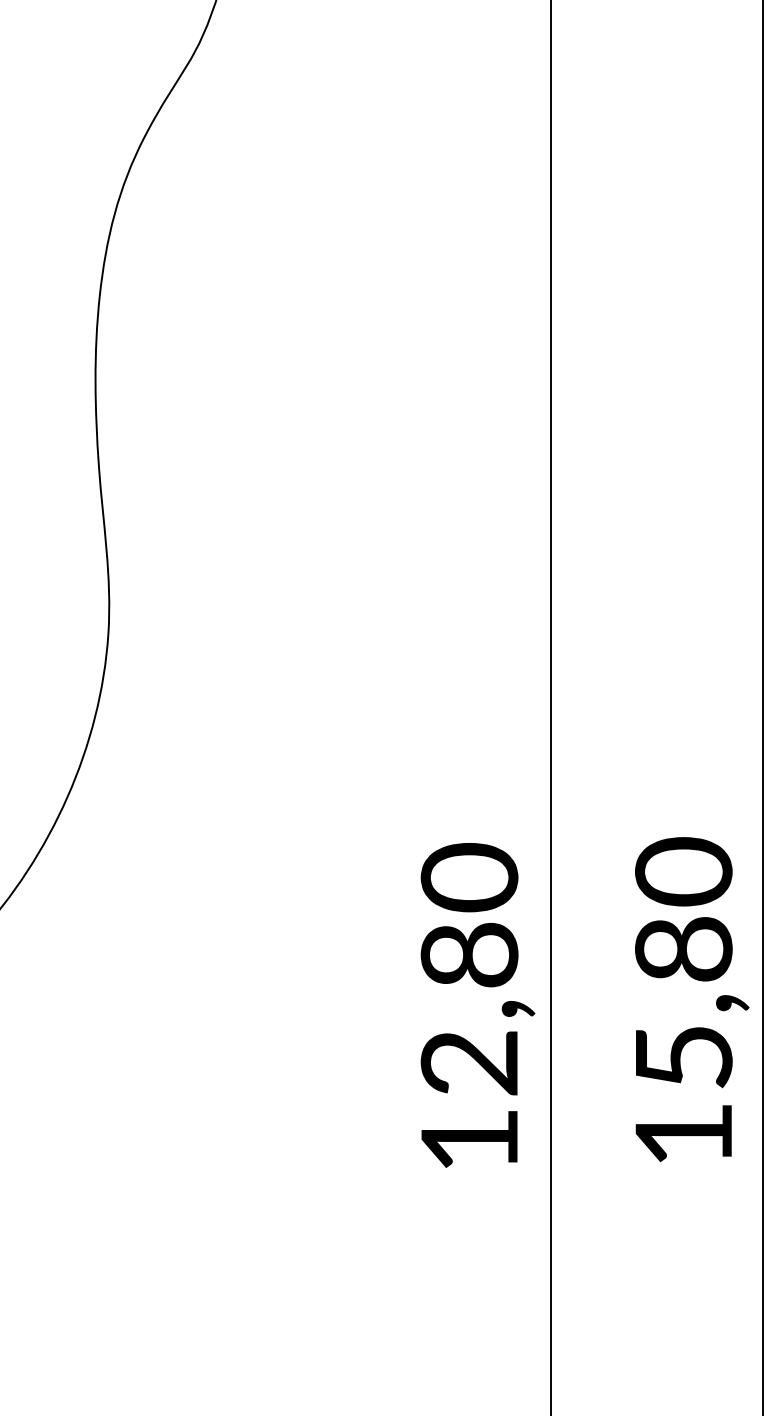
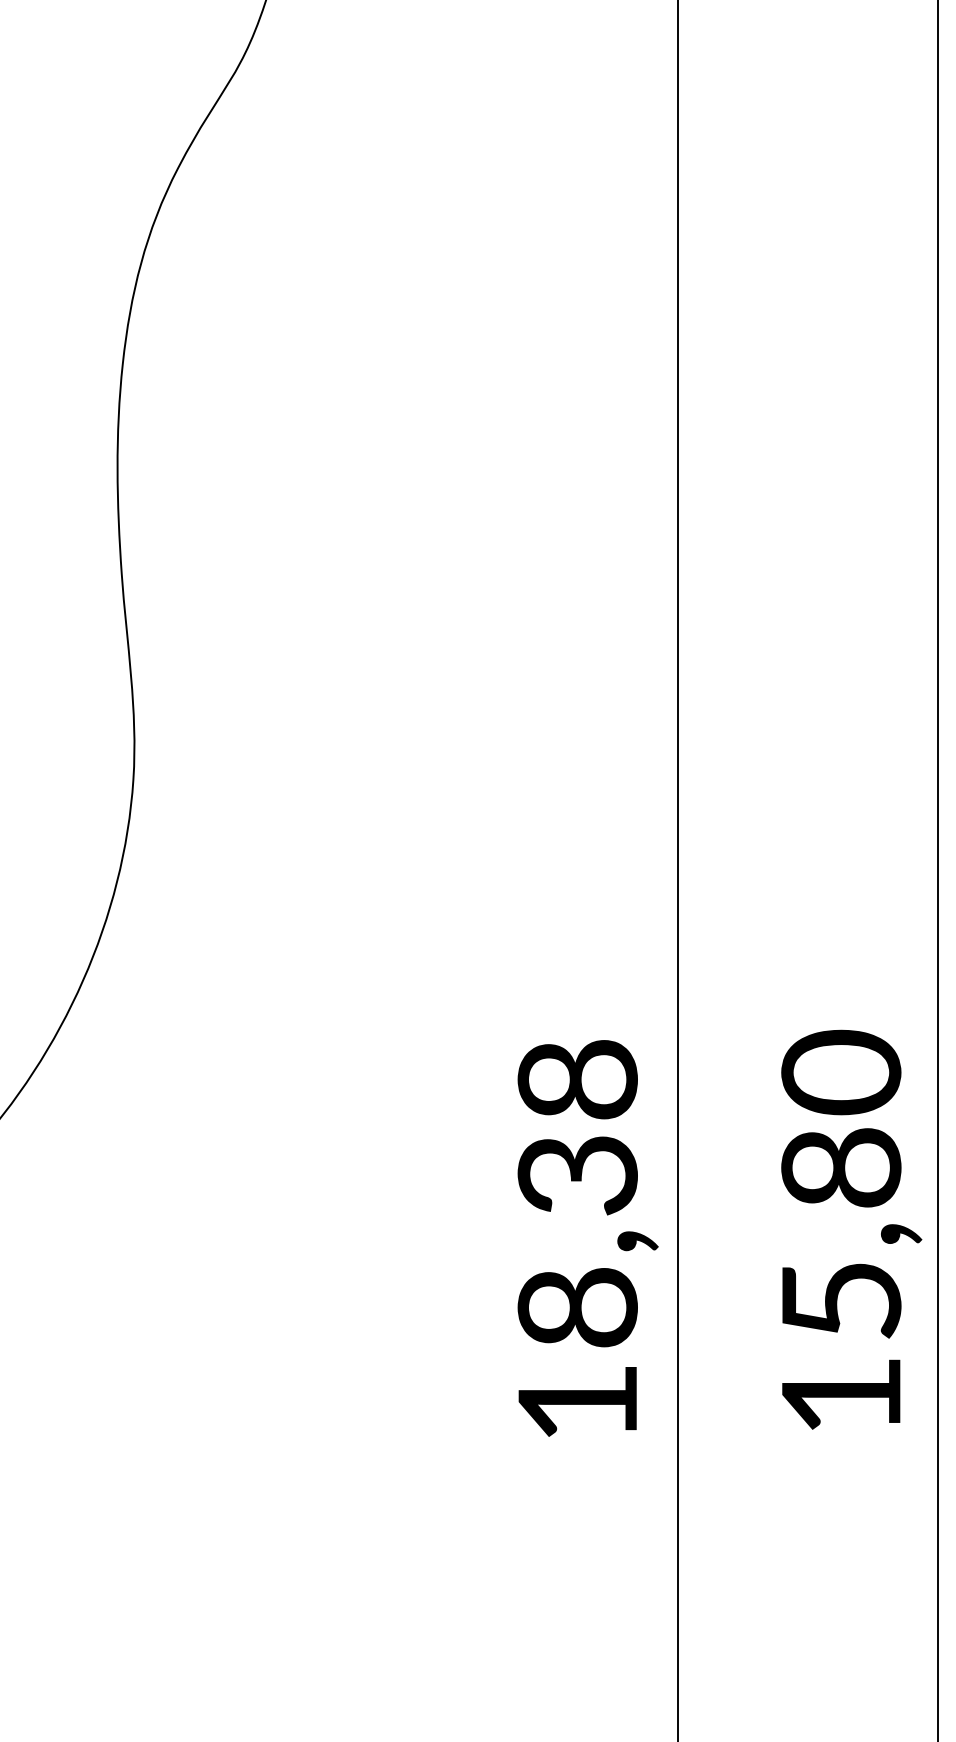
text: (469, 969) -> (577, 1192), 12,80 -> 18,38

